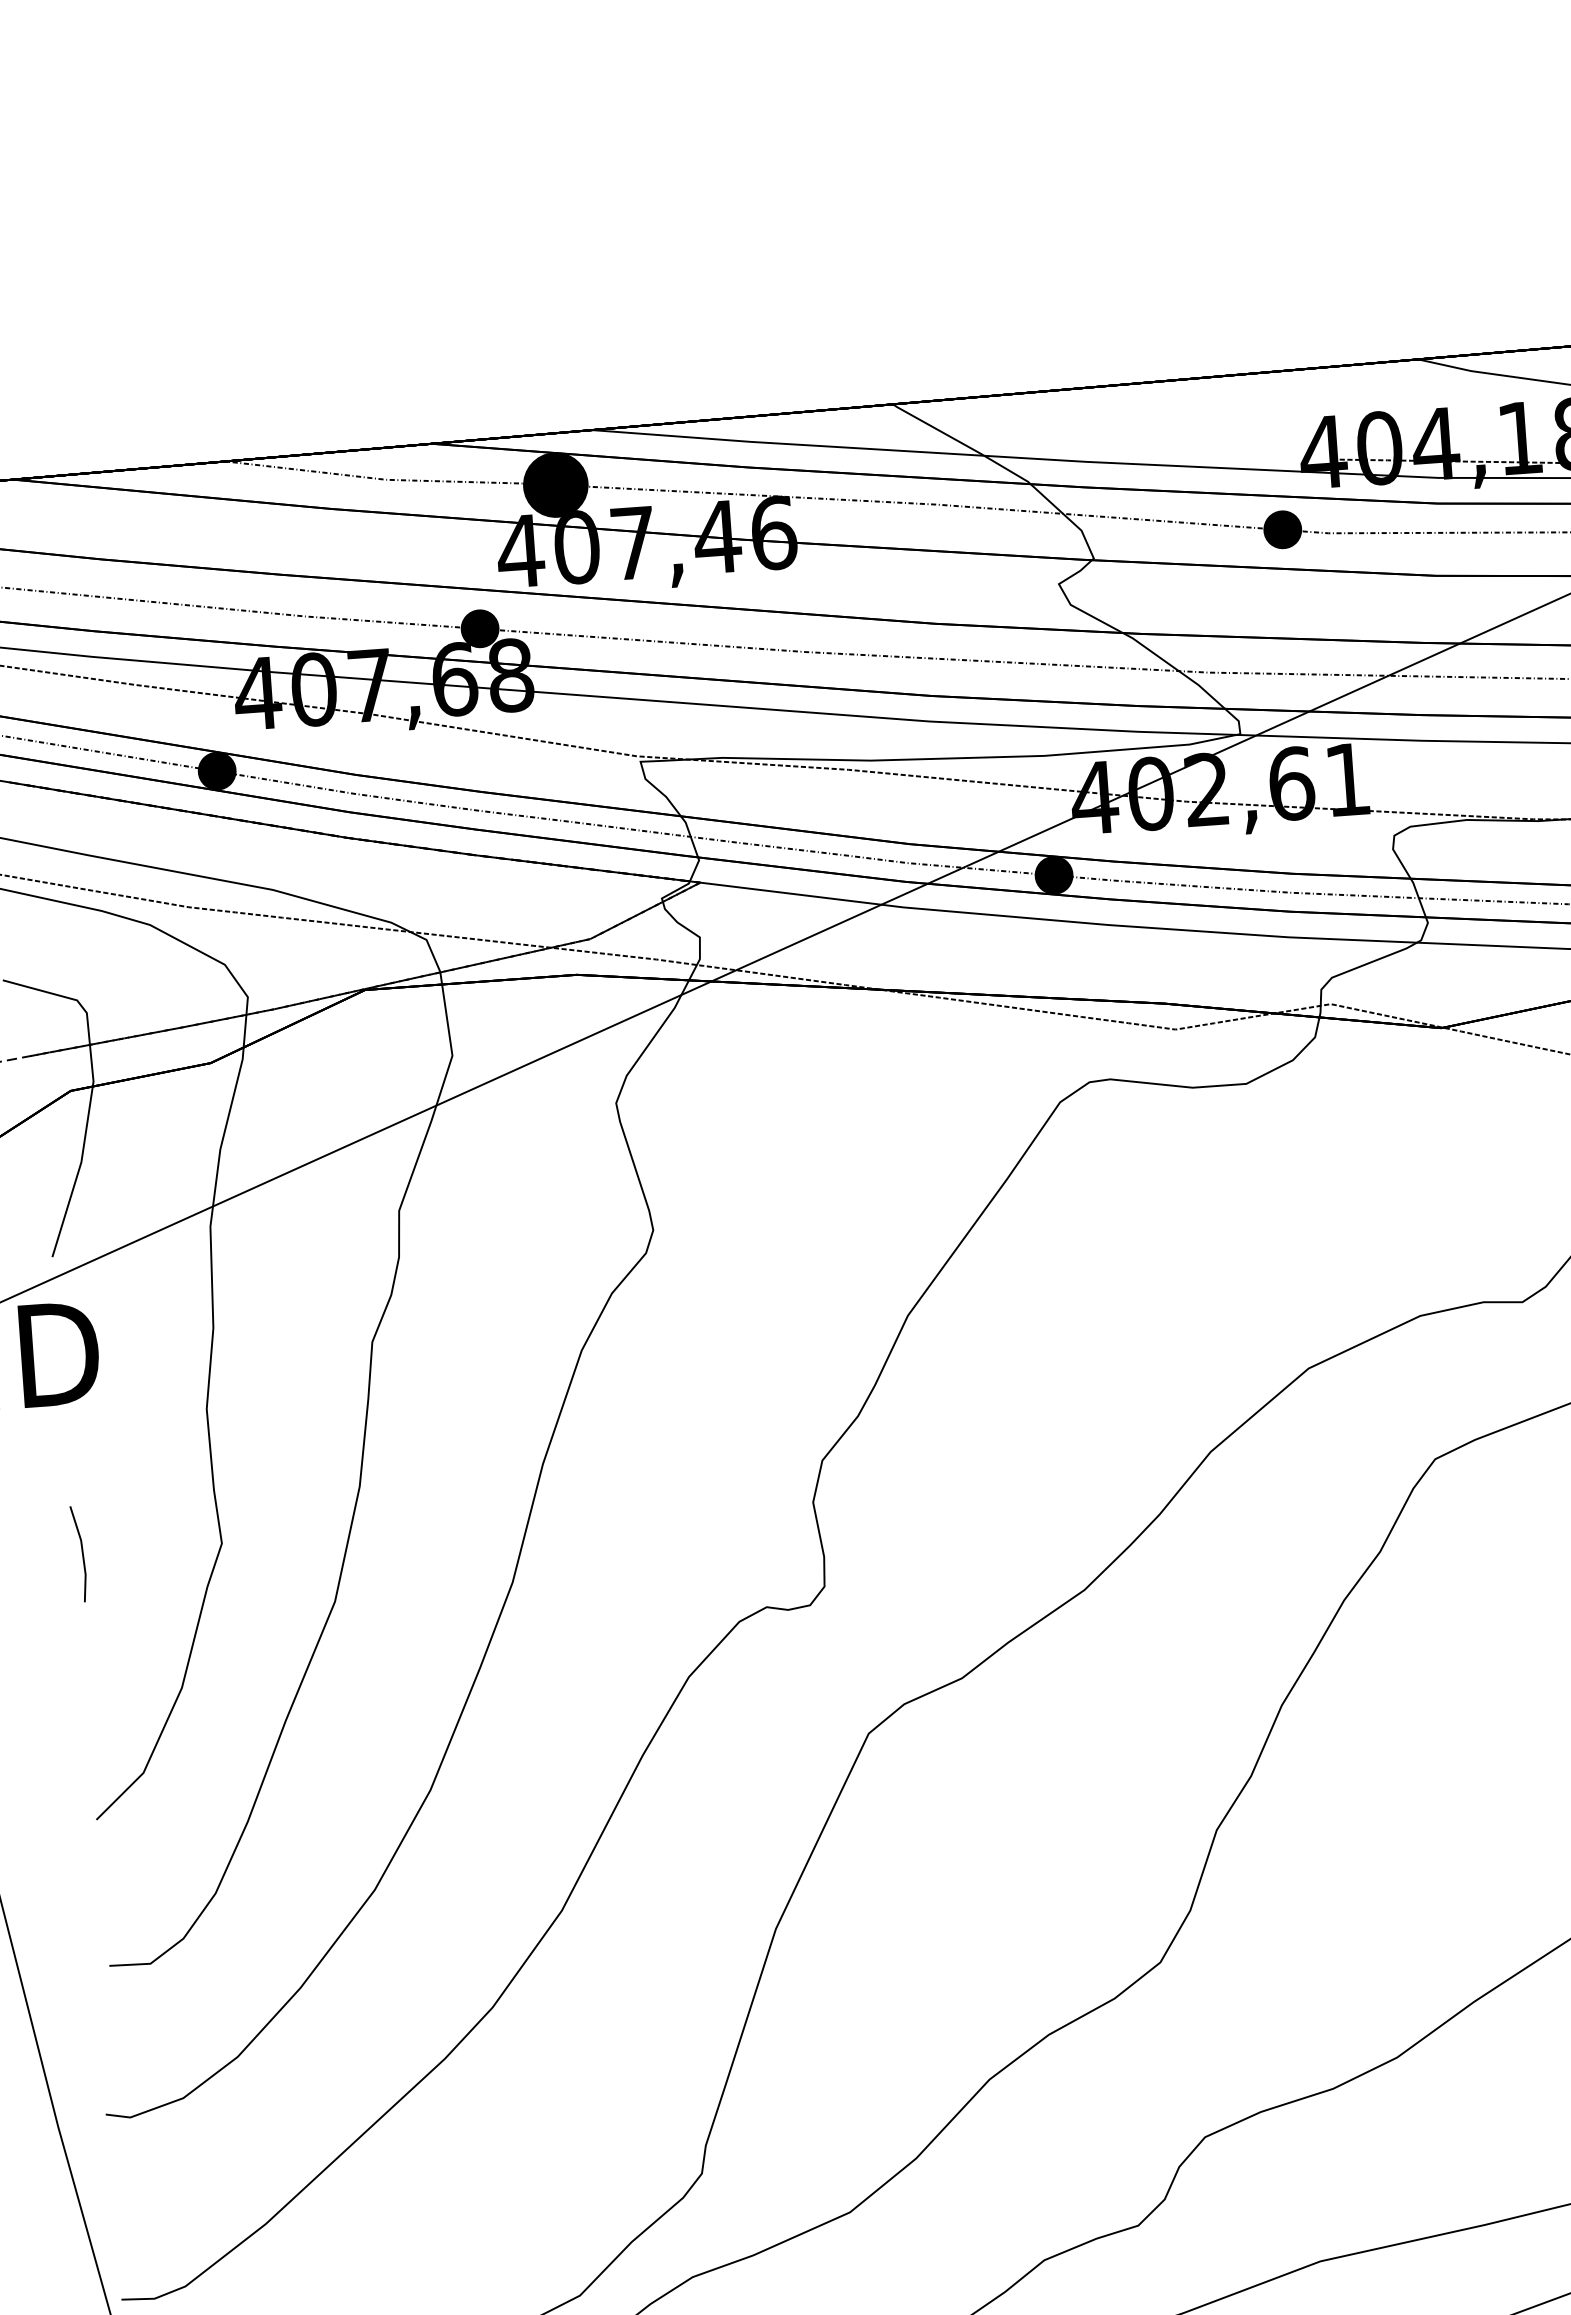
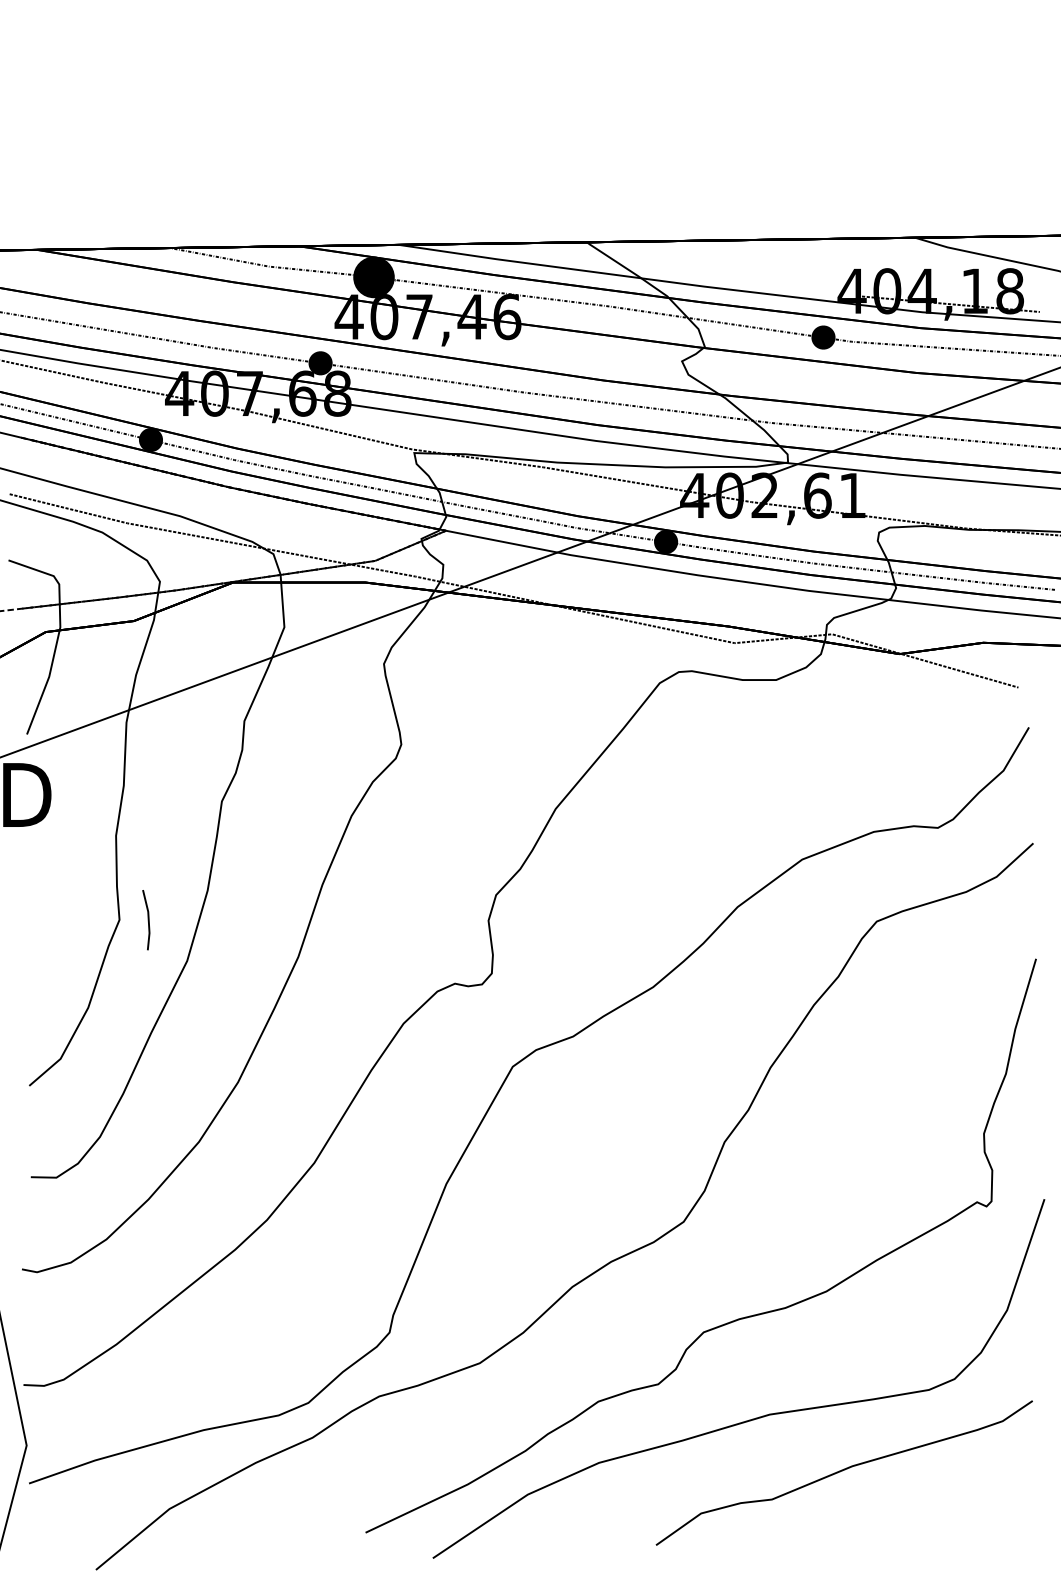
line: (80, 1554) -> (147, 920), moved

